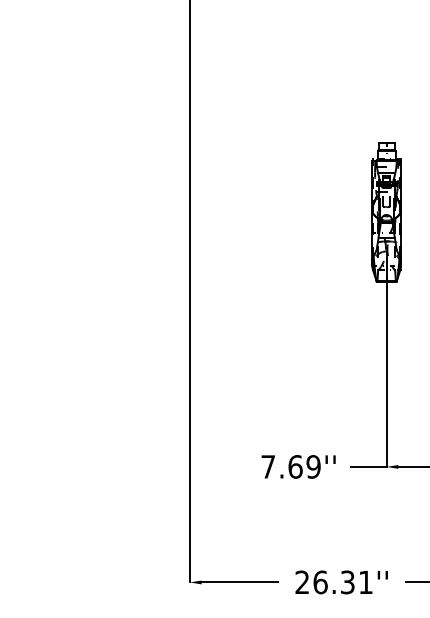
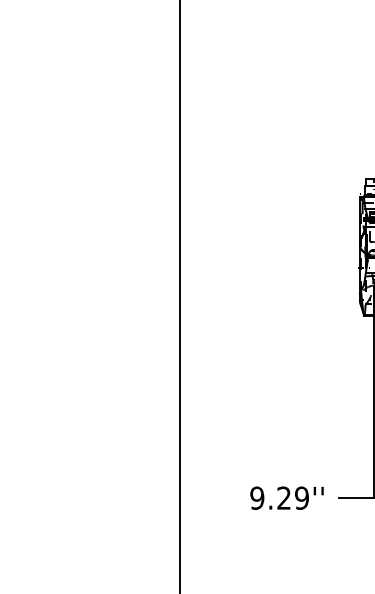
text: (281, 466) -> (270, 497), 7.69'' -> 9.29''

